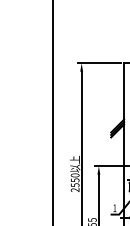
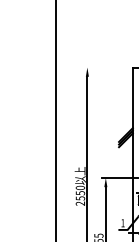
line: (99, 63) -> (106, 67), removed

